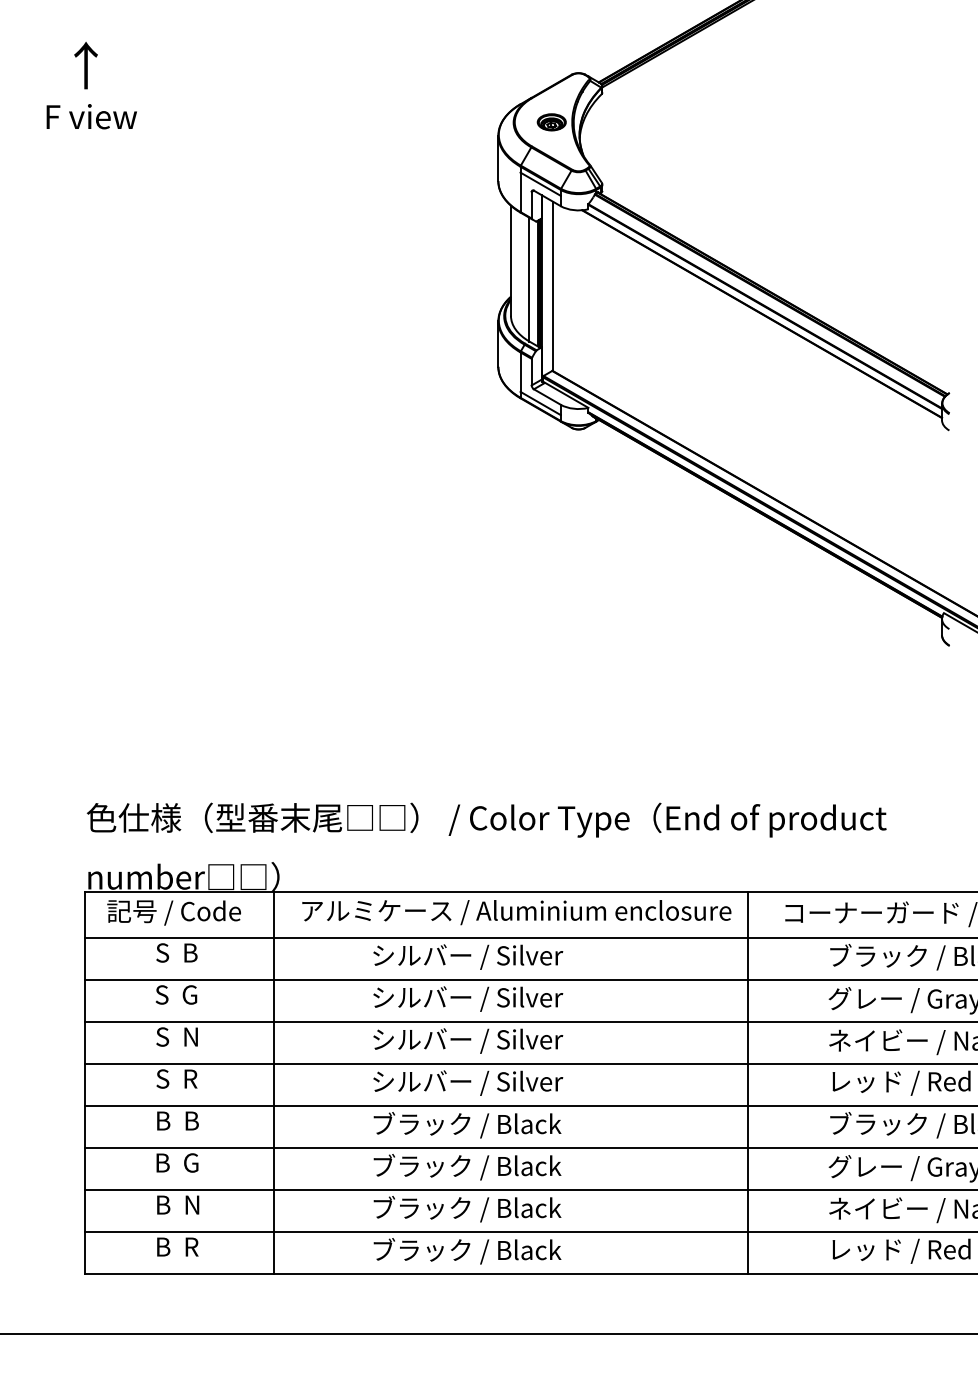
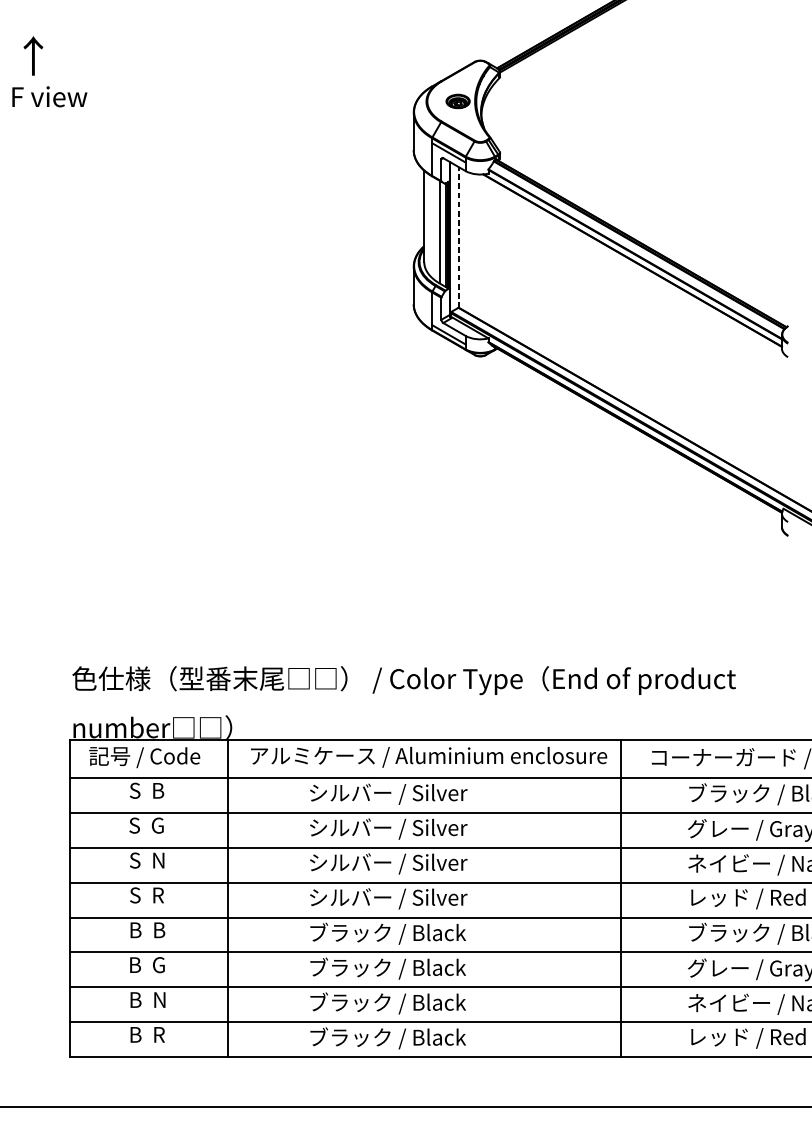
text: (85, 65) -> (32, 55), moved
text: (91, 116) -> (49, 96), moved
line: (552, 286) -> (458, 237), solid -> dashed

